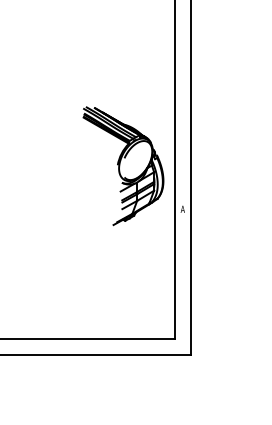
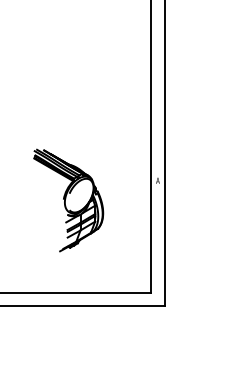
part: (123, 166) -> (68, 200), moved

